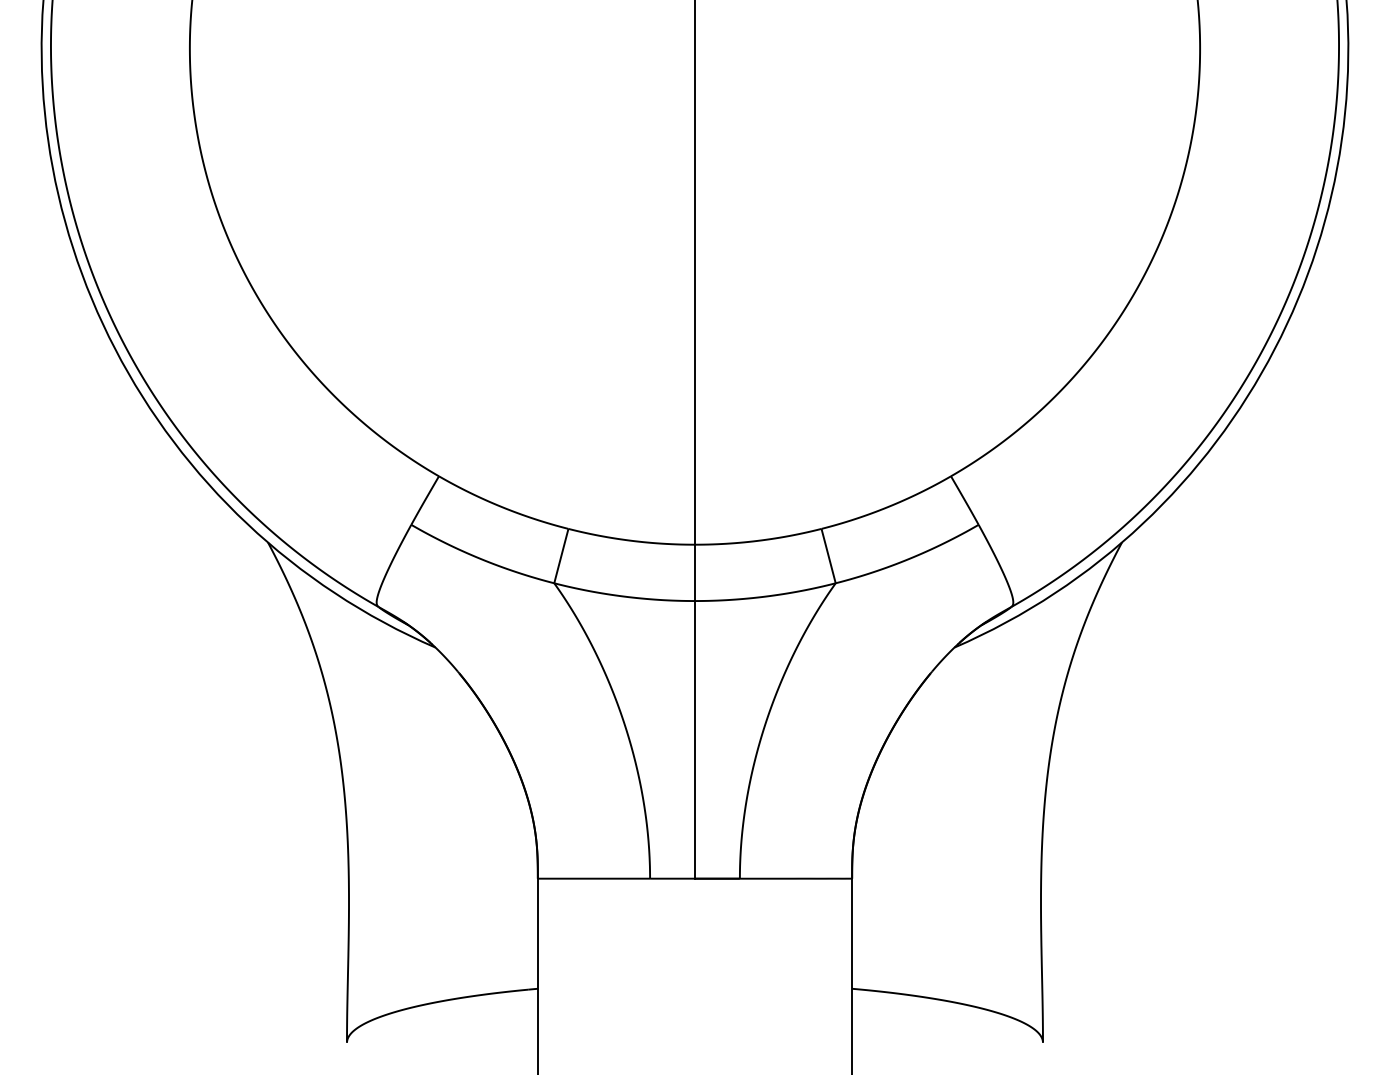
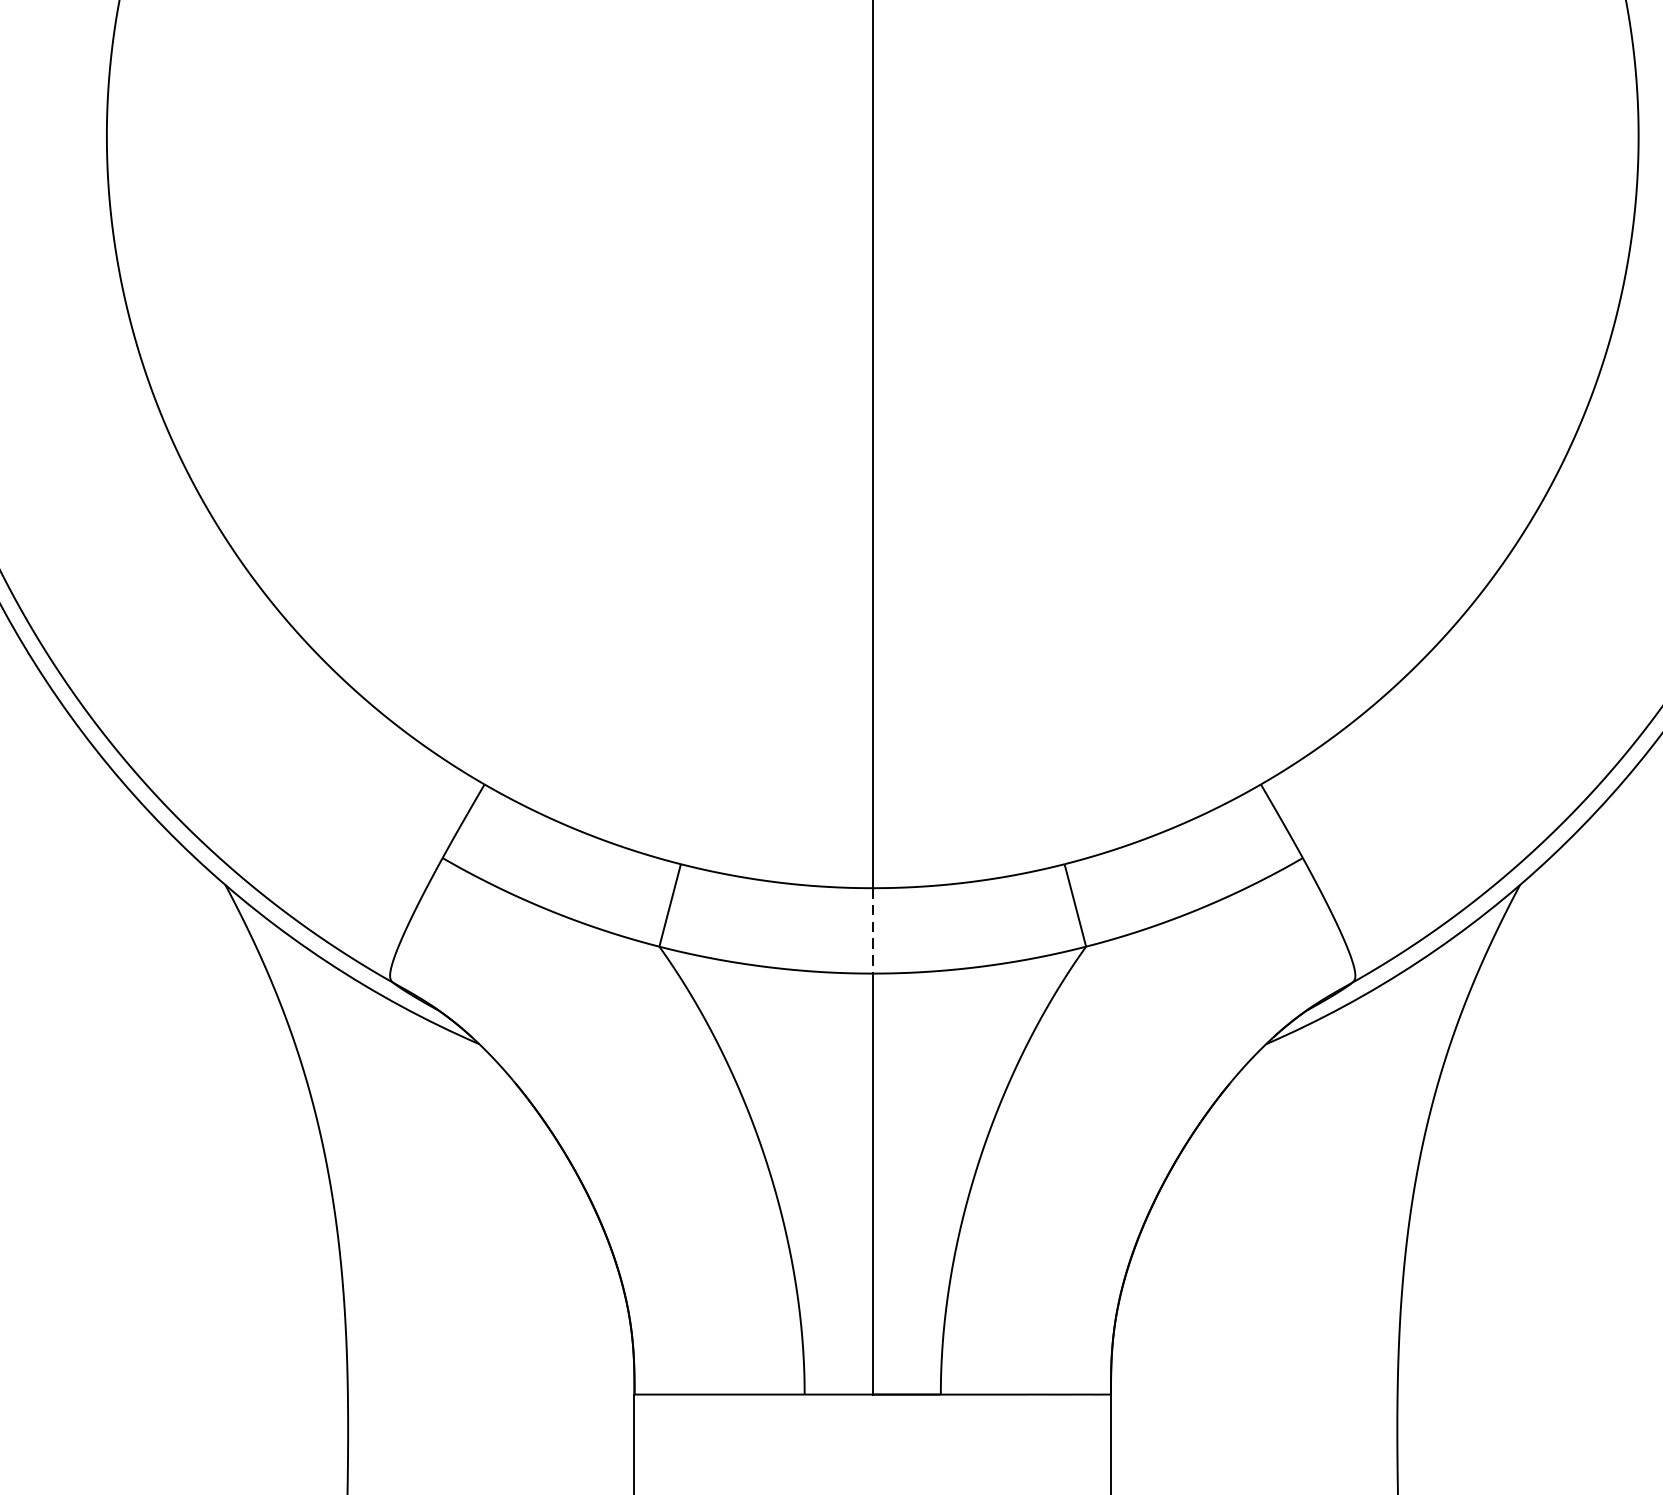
line: (695, 573) -> (873, 931), solid -> dashed

